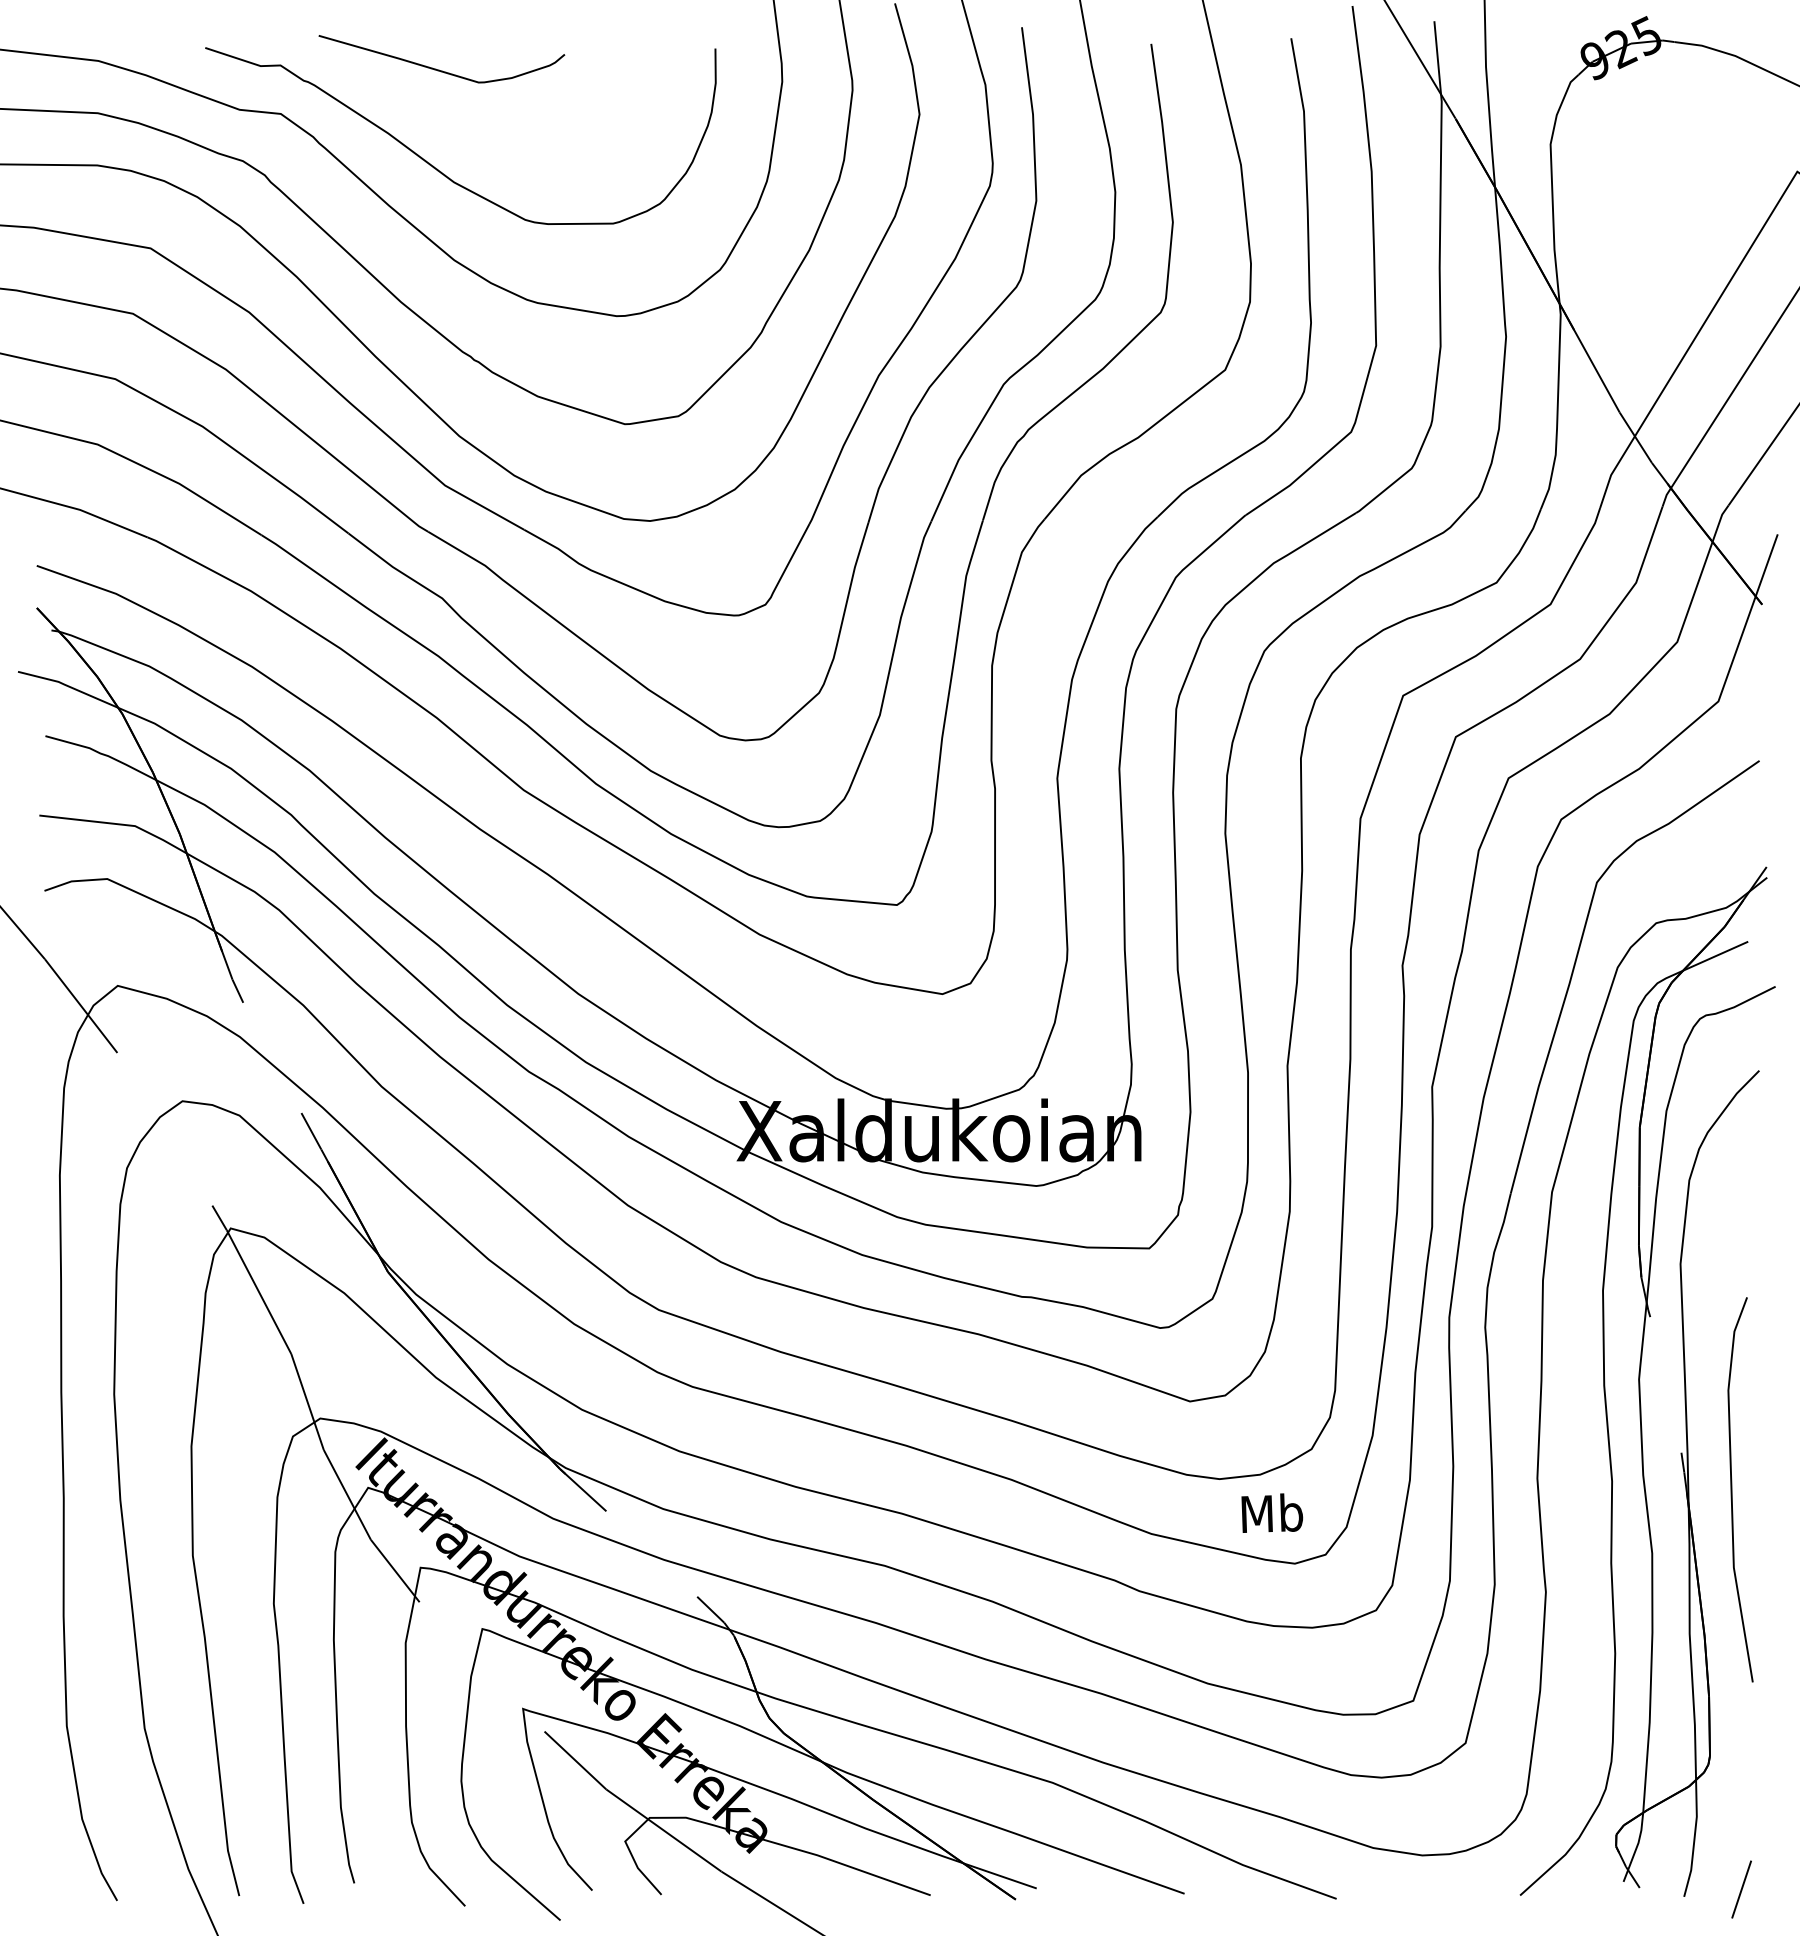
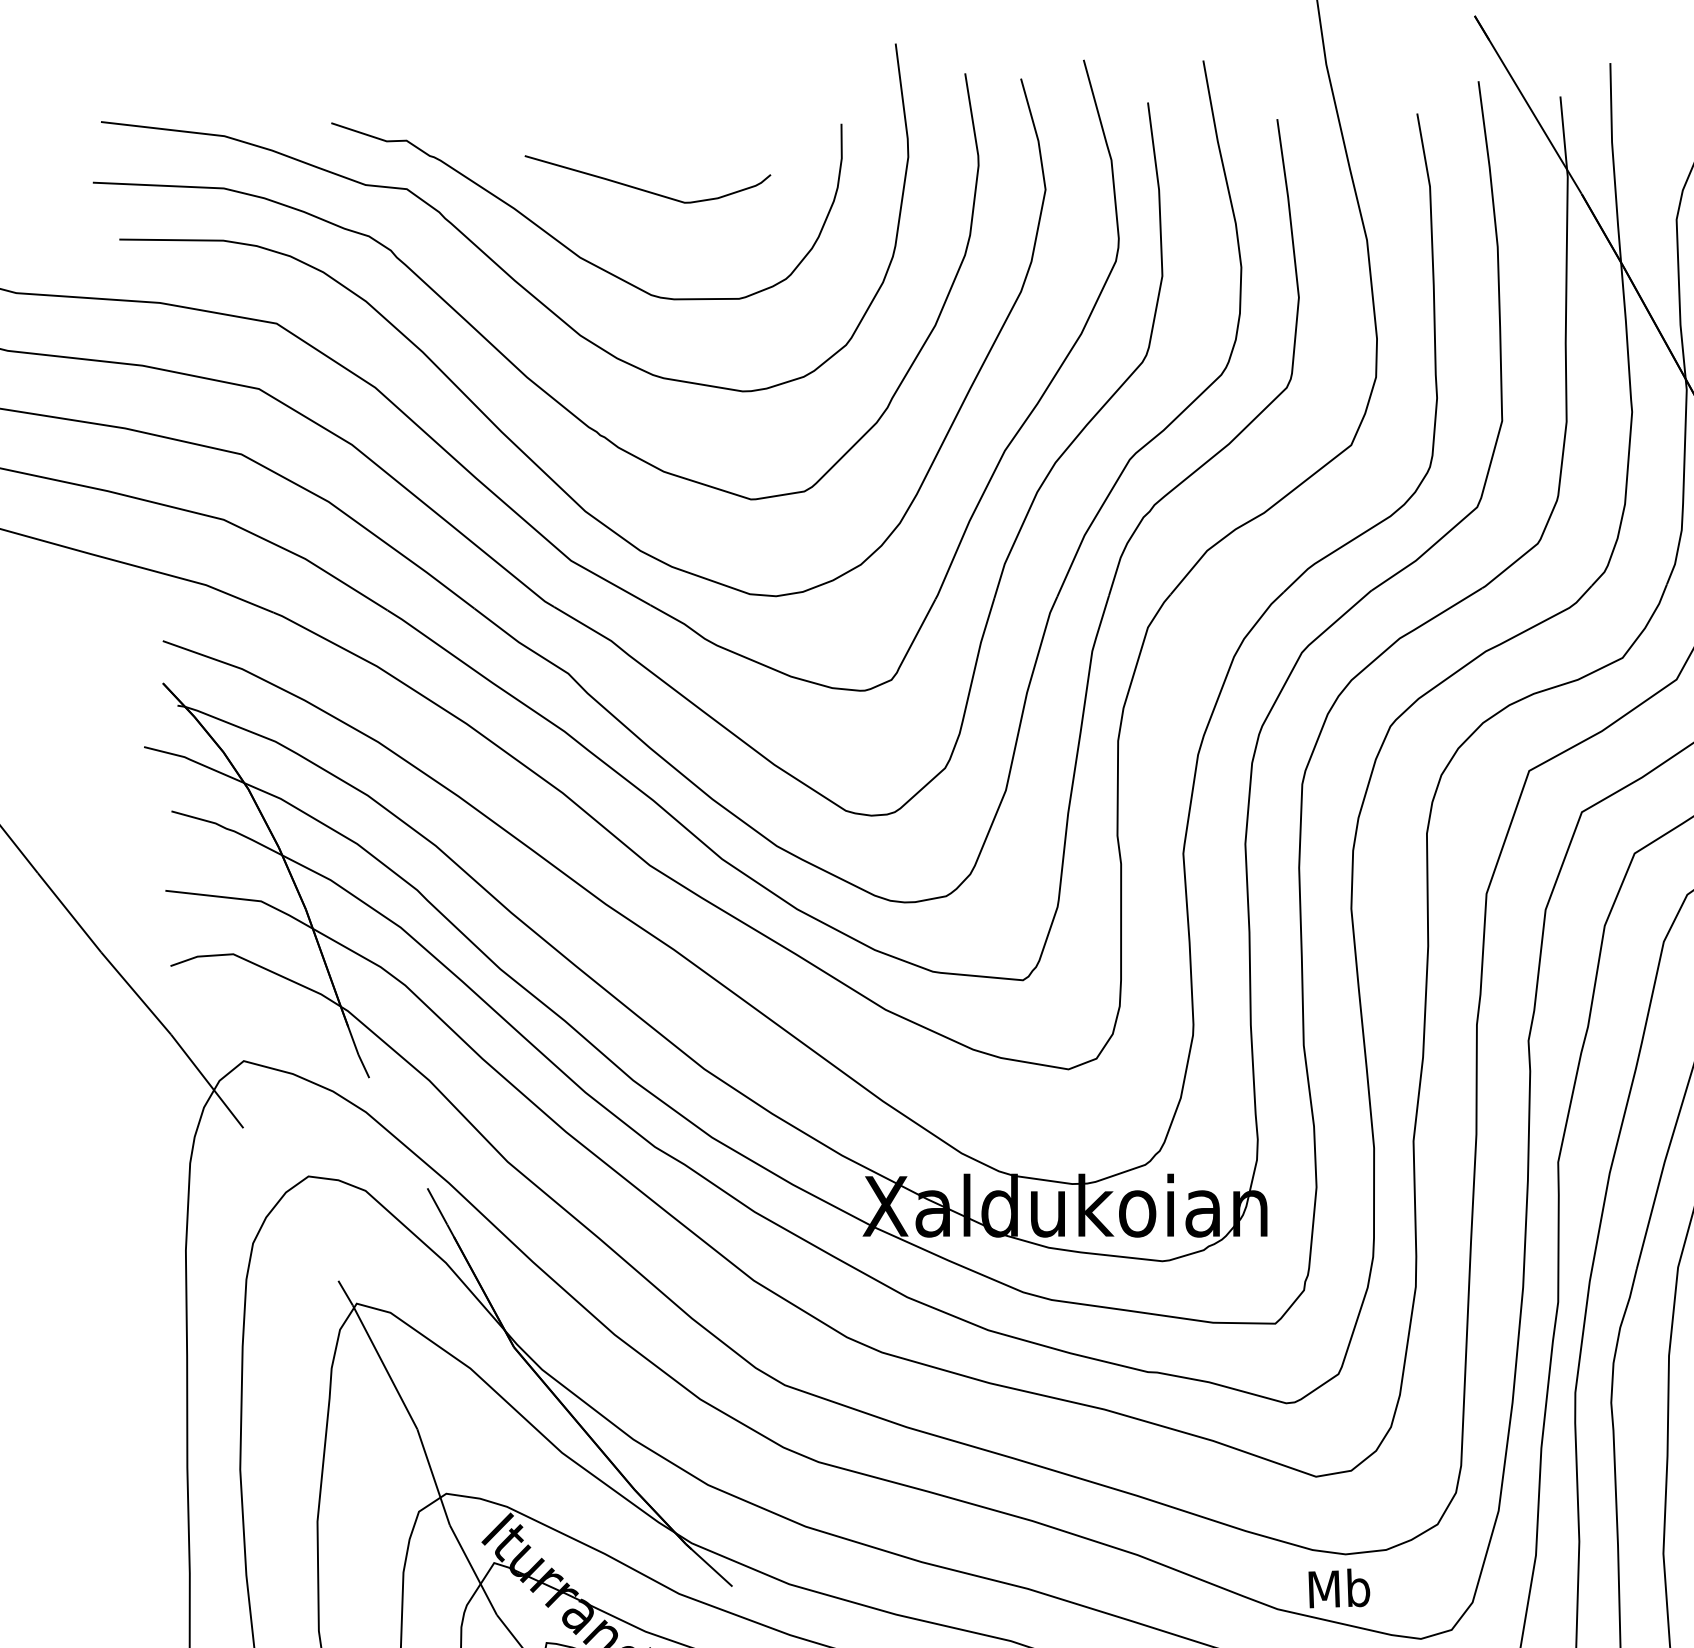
curve: (439, 69) -> (645, 189), moved
text: (1272, 1512) -> (1339, 1587), moved

